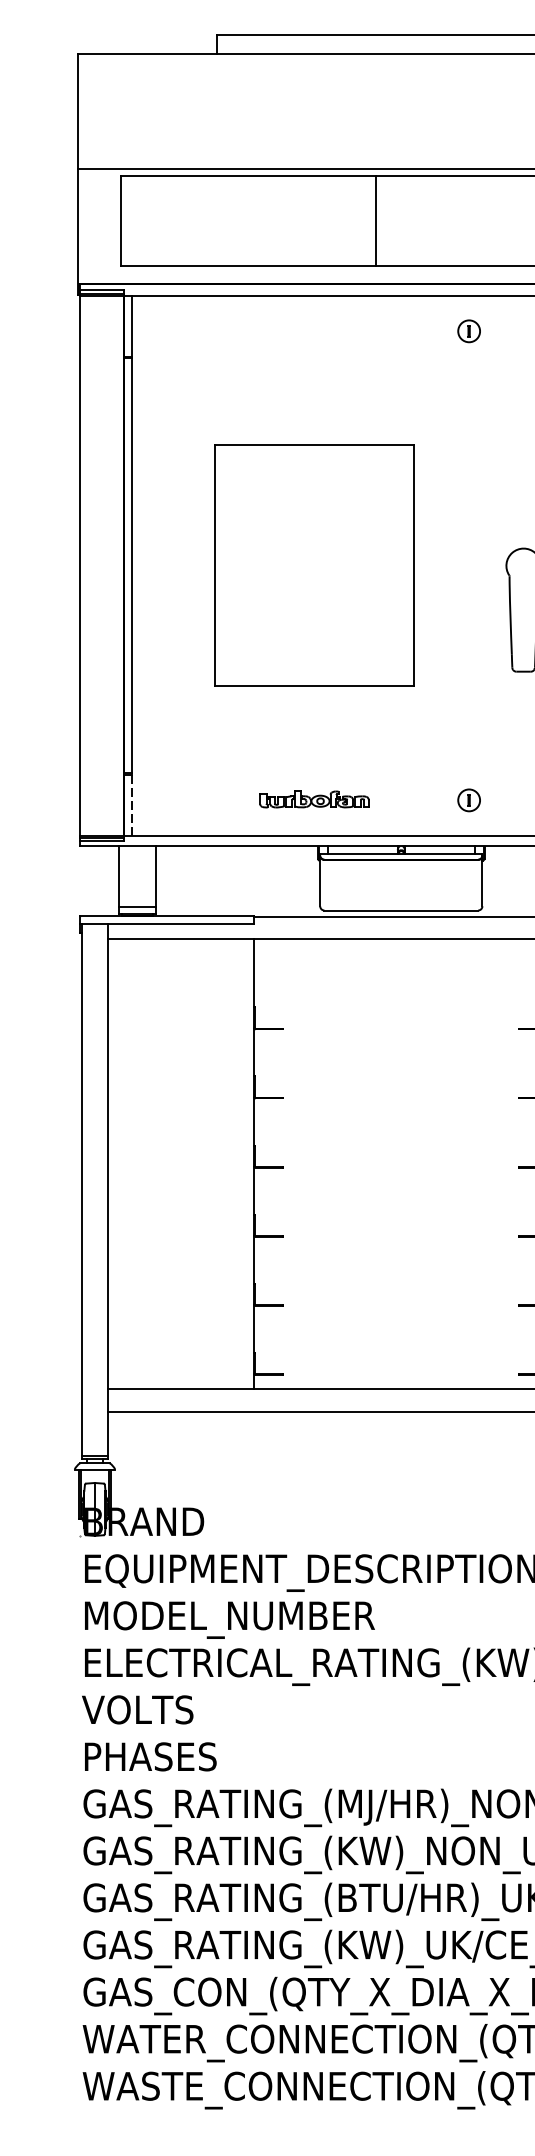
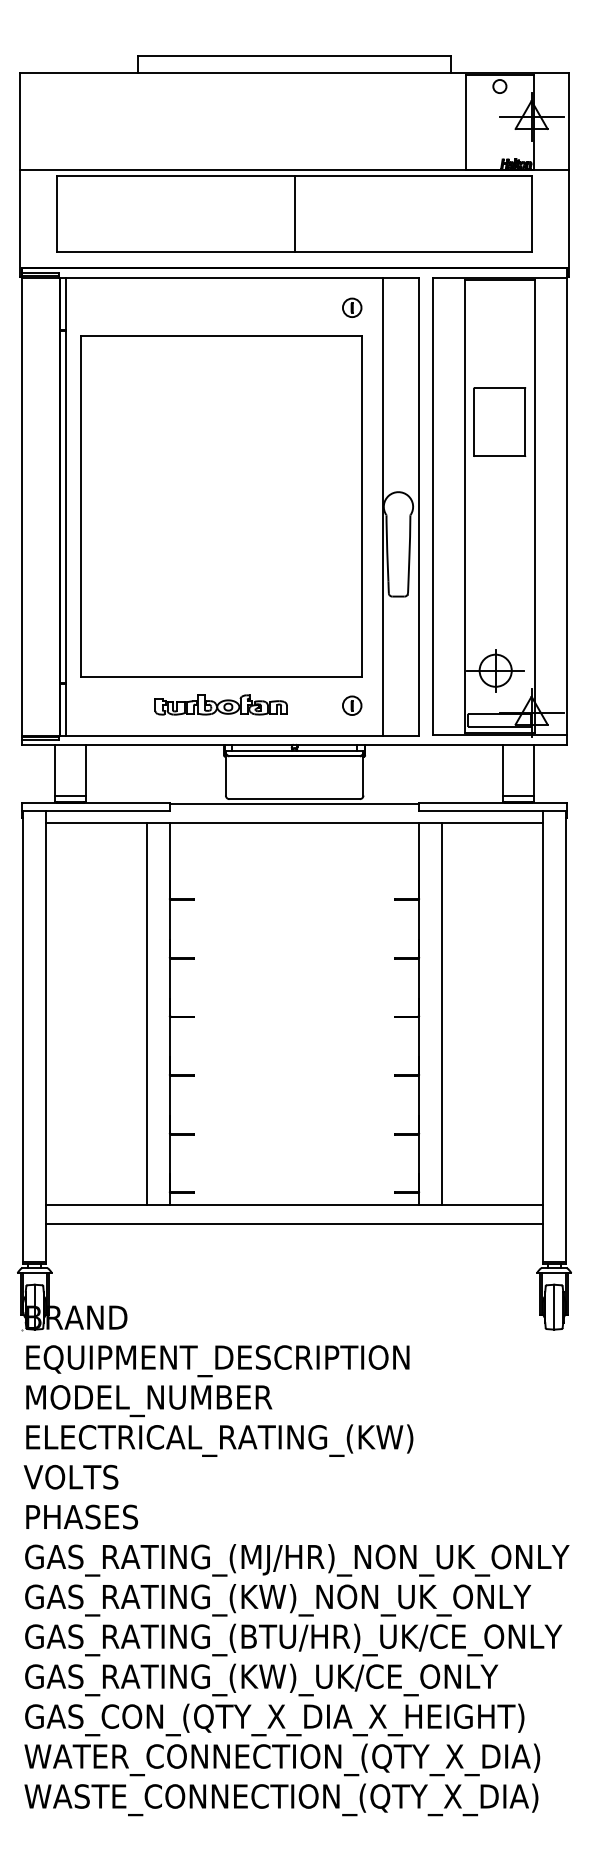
line: (376, 221) -> (294, 214), moved
part: (315, 565) -> (221, 506), size x1.67
line: (504, 565) -> (382, 506), added
part: (313, 798) -> (220, 704), size x1.43
line: (132, 804) -> (66, 709), dashed -> solid
line: (226, 1164) -> (146, 1014), added

